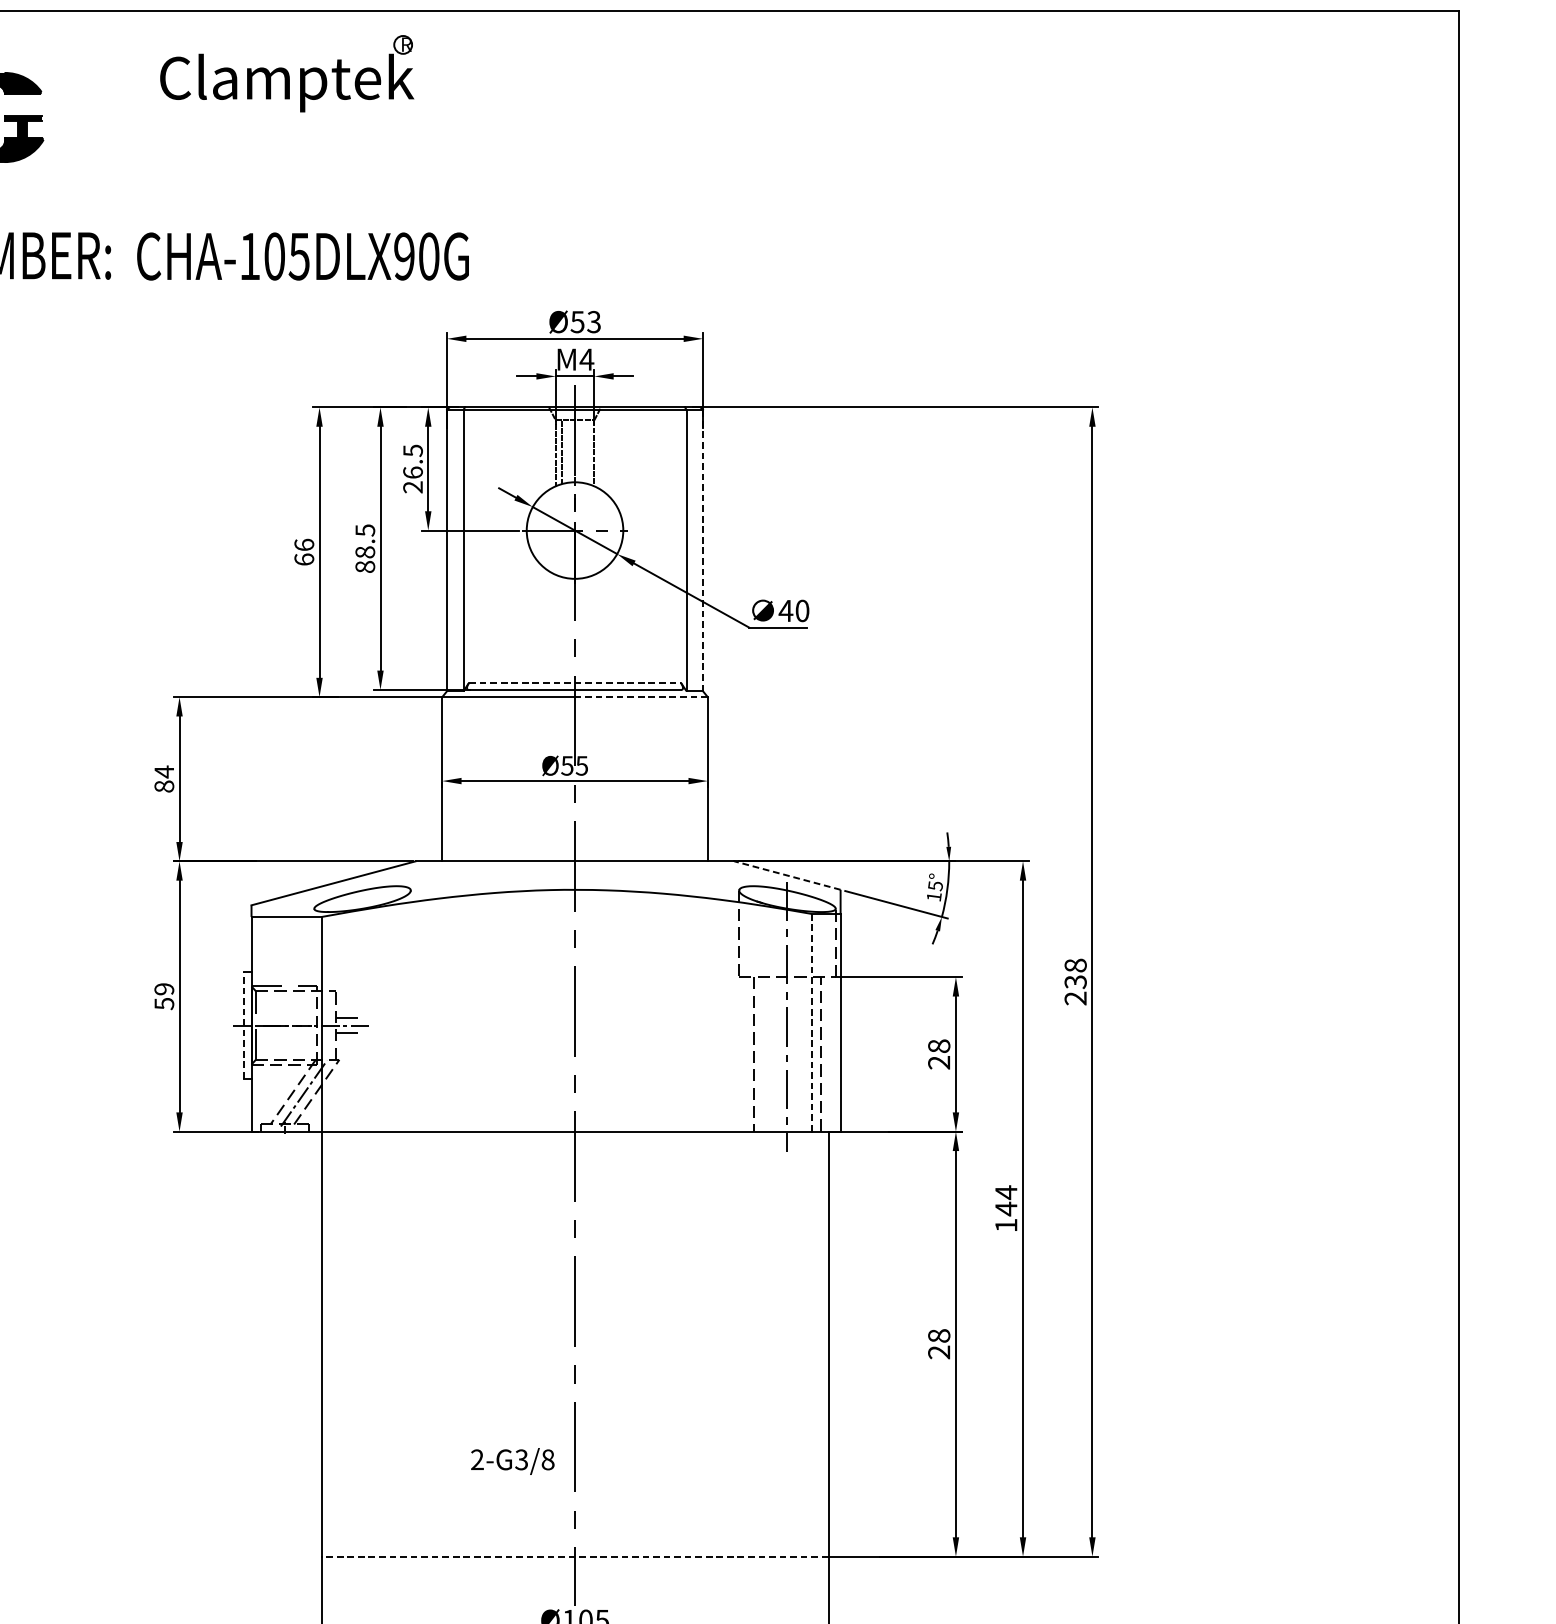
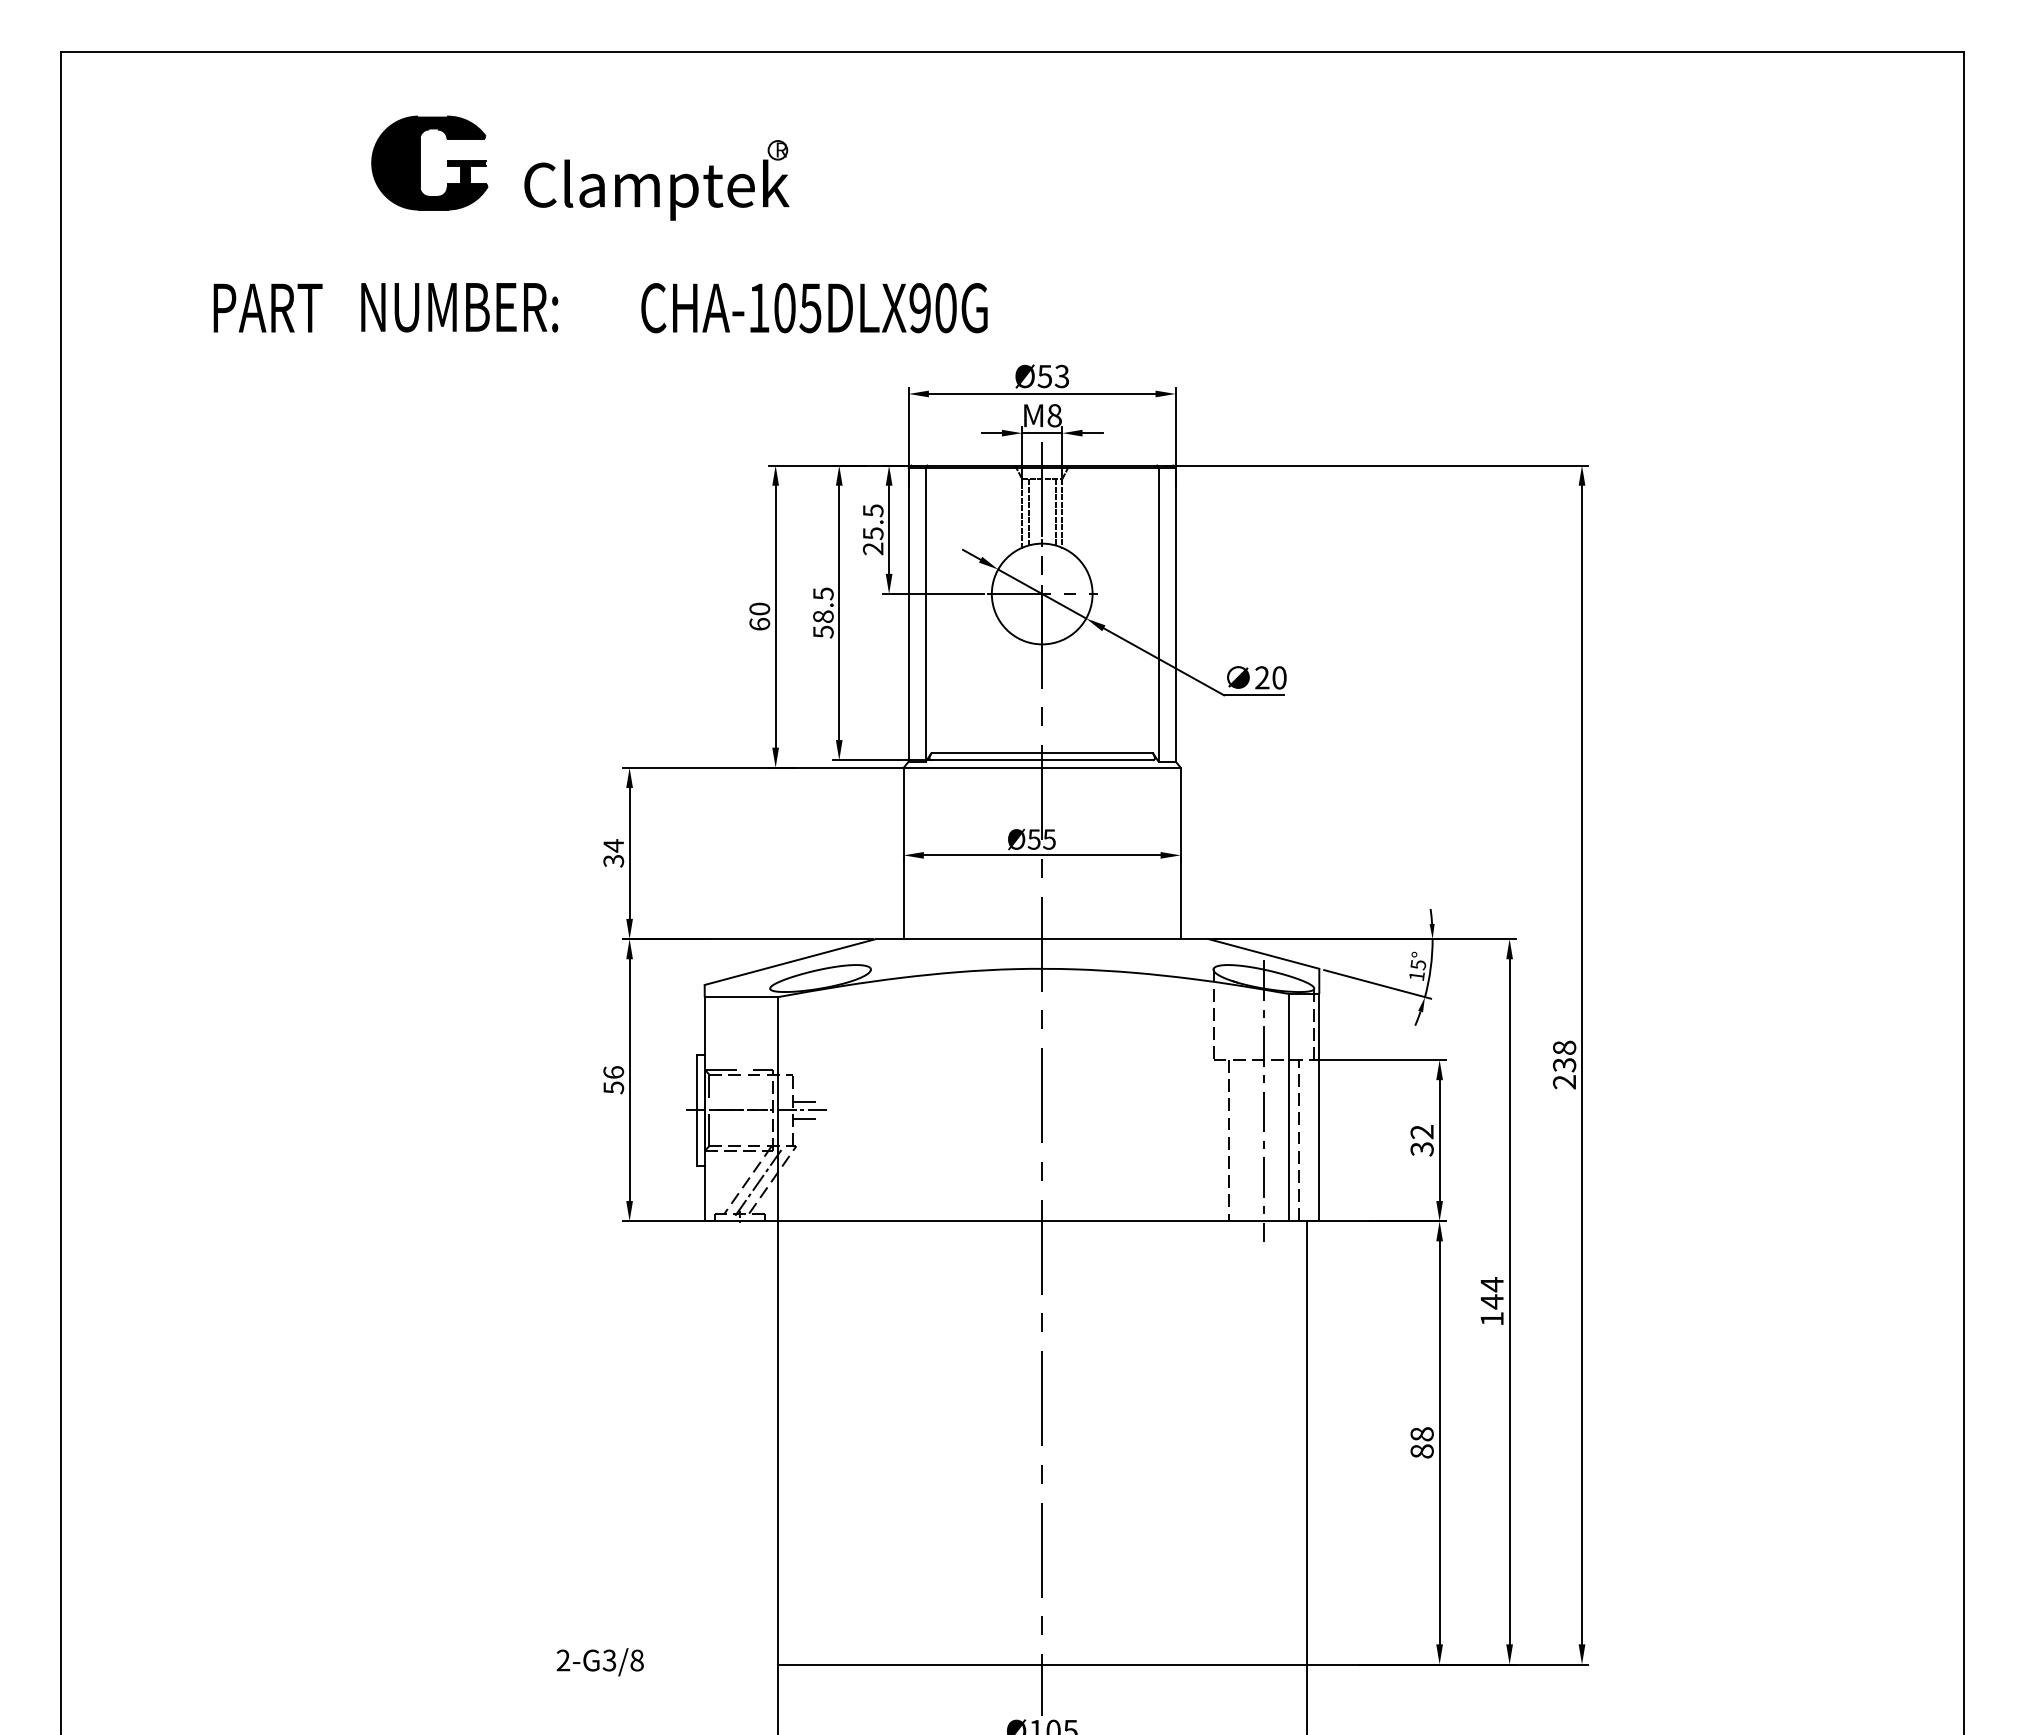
part: (286, 73) -> (656, 180), moved
text: (303, 256) -> (814, 308), moved
text: (586, 359) -> (1054, 415), M4 -> M8
line: (587, 452) -> (1055, 512), added
text: (412, 472) -> (872, 533), 26.5 -> 25.5
text: (304, 544) -> (759, 608), 66 -> 60
line: (702, 550) -> (1175, 614), dashed -> solid
text: (365, 566) -> (823, 631), 88.5 -> 58.5
text: (786, 610) -> (1262, 677), 40 -> 20
line: (575, 682) -> (1042, 752), dashed -> solid
line: (640, 696) -> (1110, 767), dashed -> solid
text: (164, 785) -> (613, 860), 84 -> 34
line: (787, 875) -> (1263, 953), dashed -> solid
text: (164, 989) -> (613, 1072), 59 -> 56
line: (812, 1022) -> (1289, 1107), dashed -> solid
line: (244, 1024) -> (697, 1109), dashed -> solid
text: (938, 1054) -> (1421, 1140), 28 -> 32
text: (938, 1352) -> (1421, 1451), 28 -> 88
text: (512, 1461) -> (599, 1662), moved
line: (574, 1556) -> (1041, 1664), dashed -> solid

